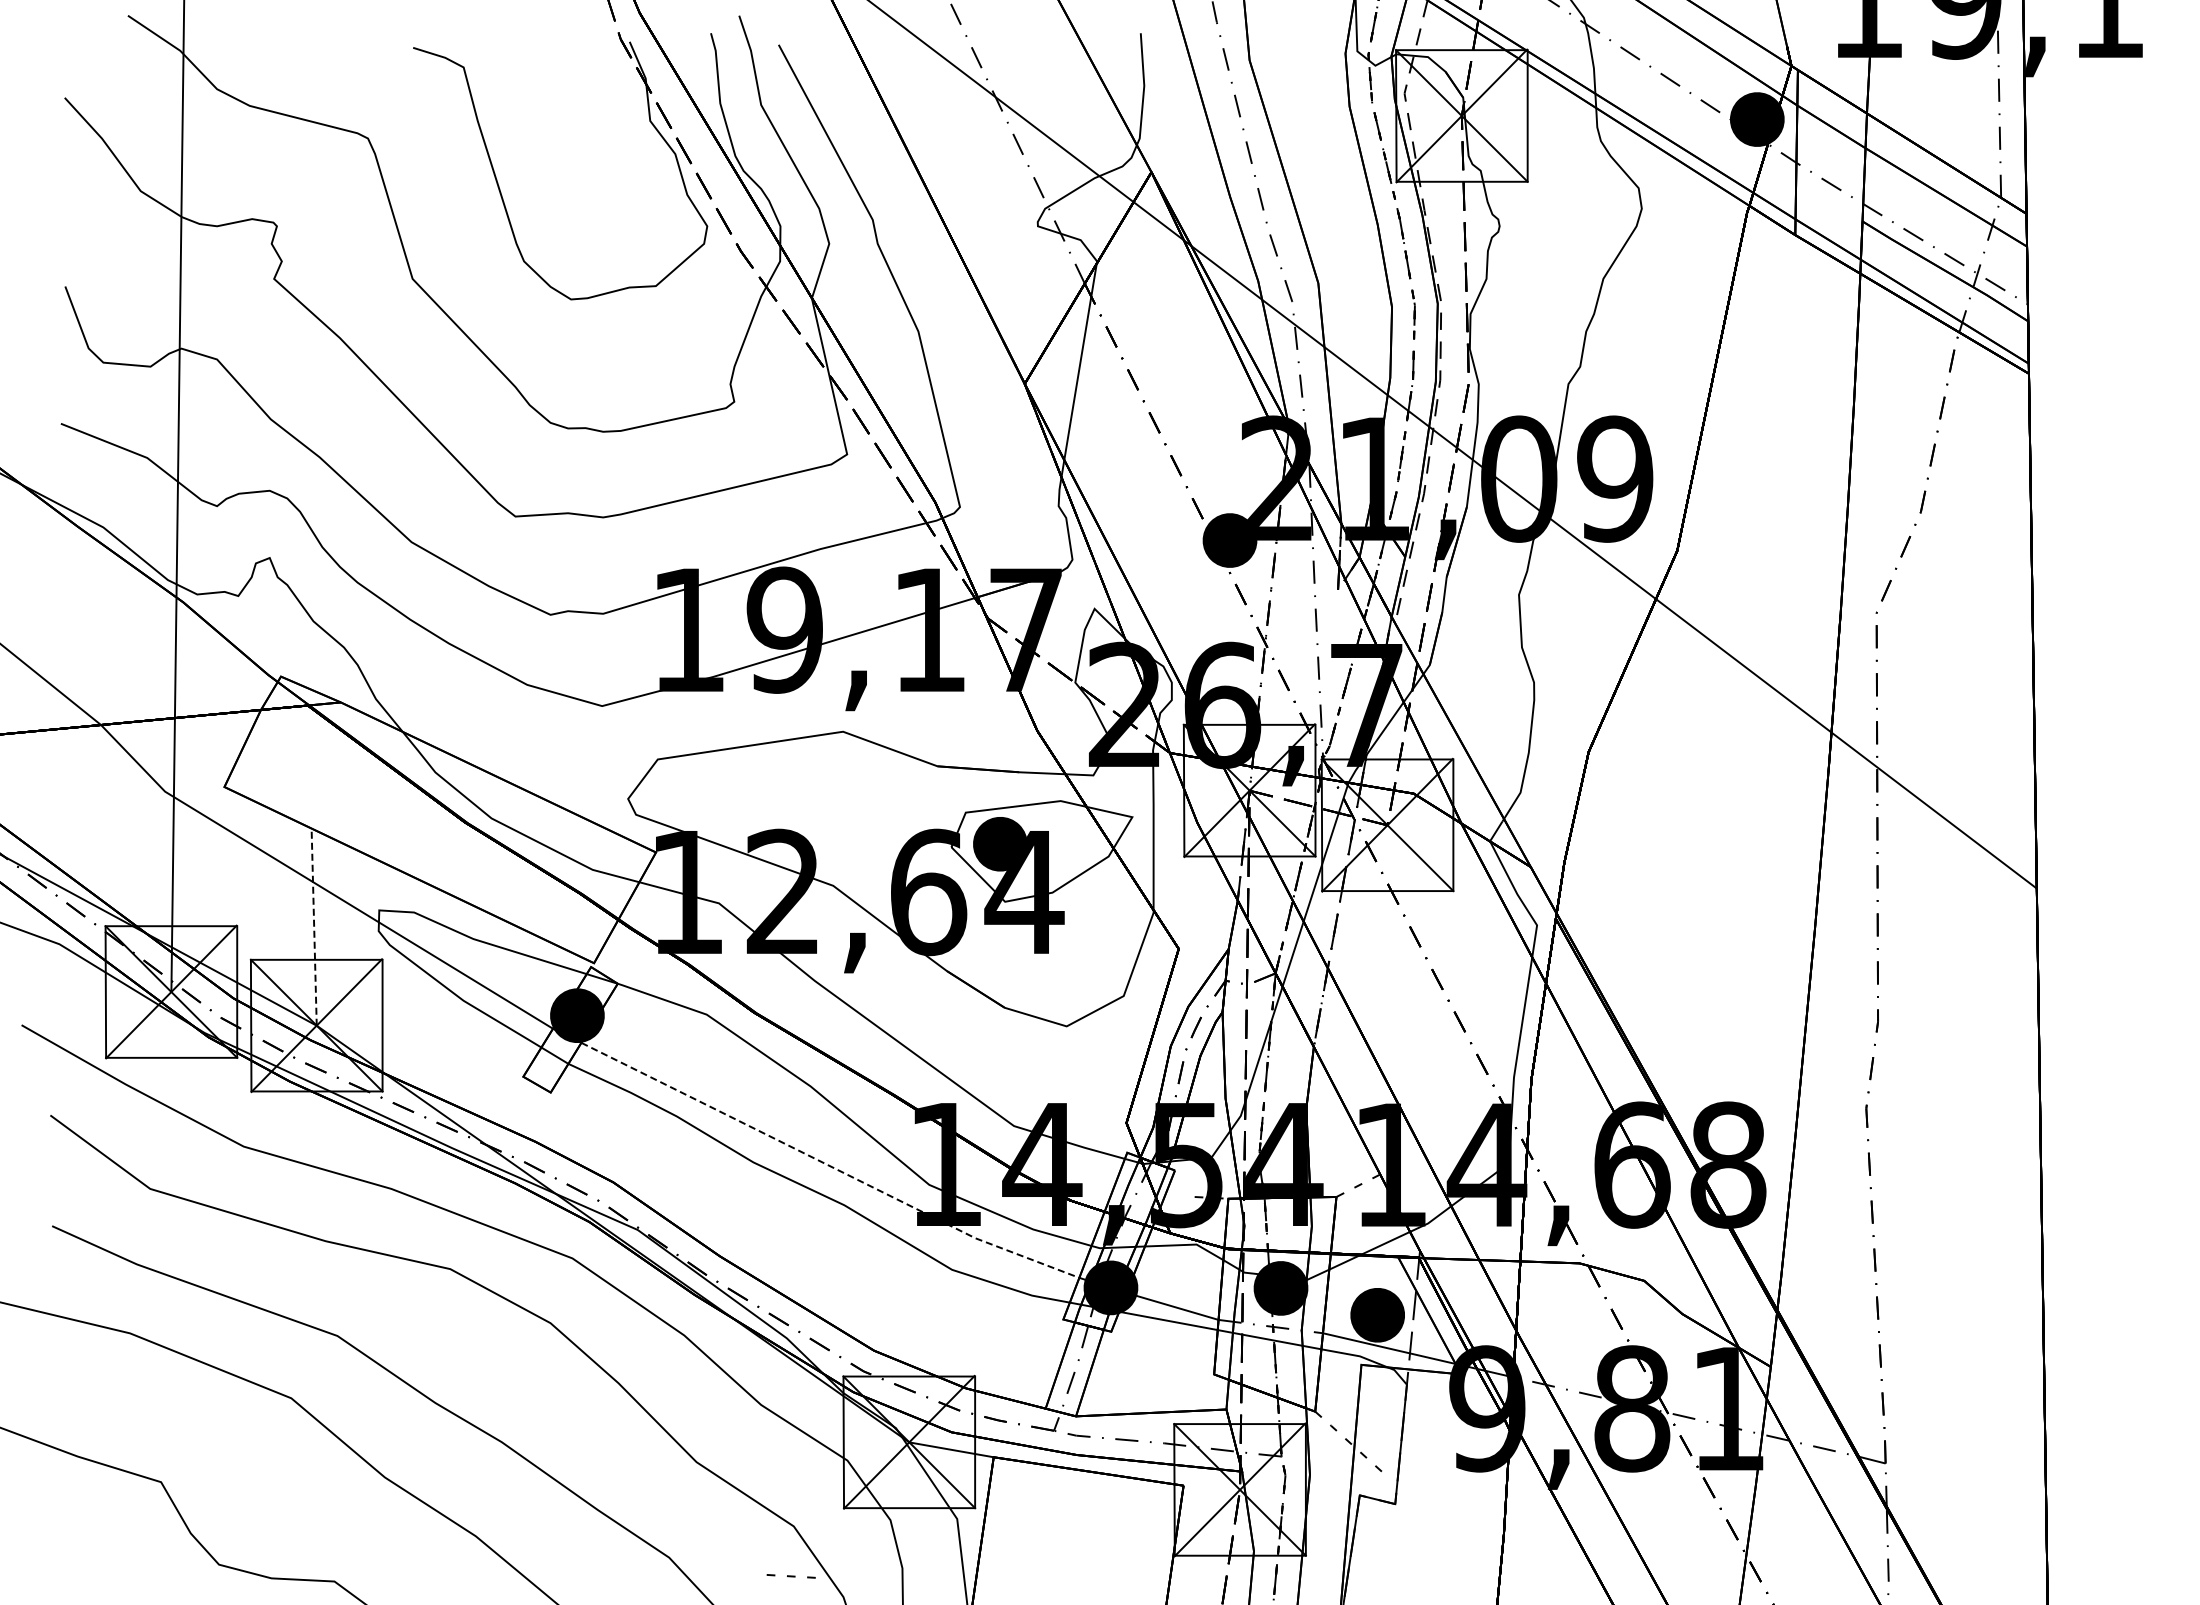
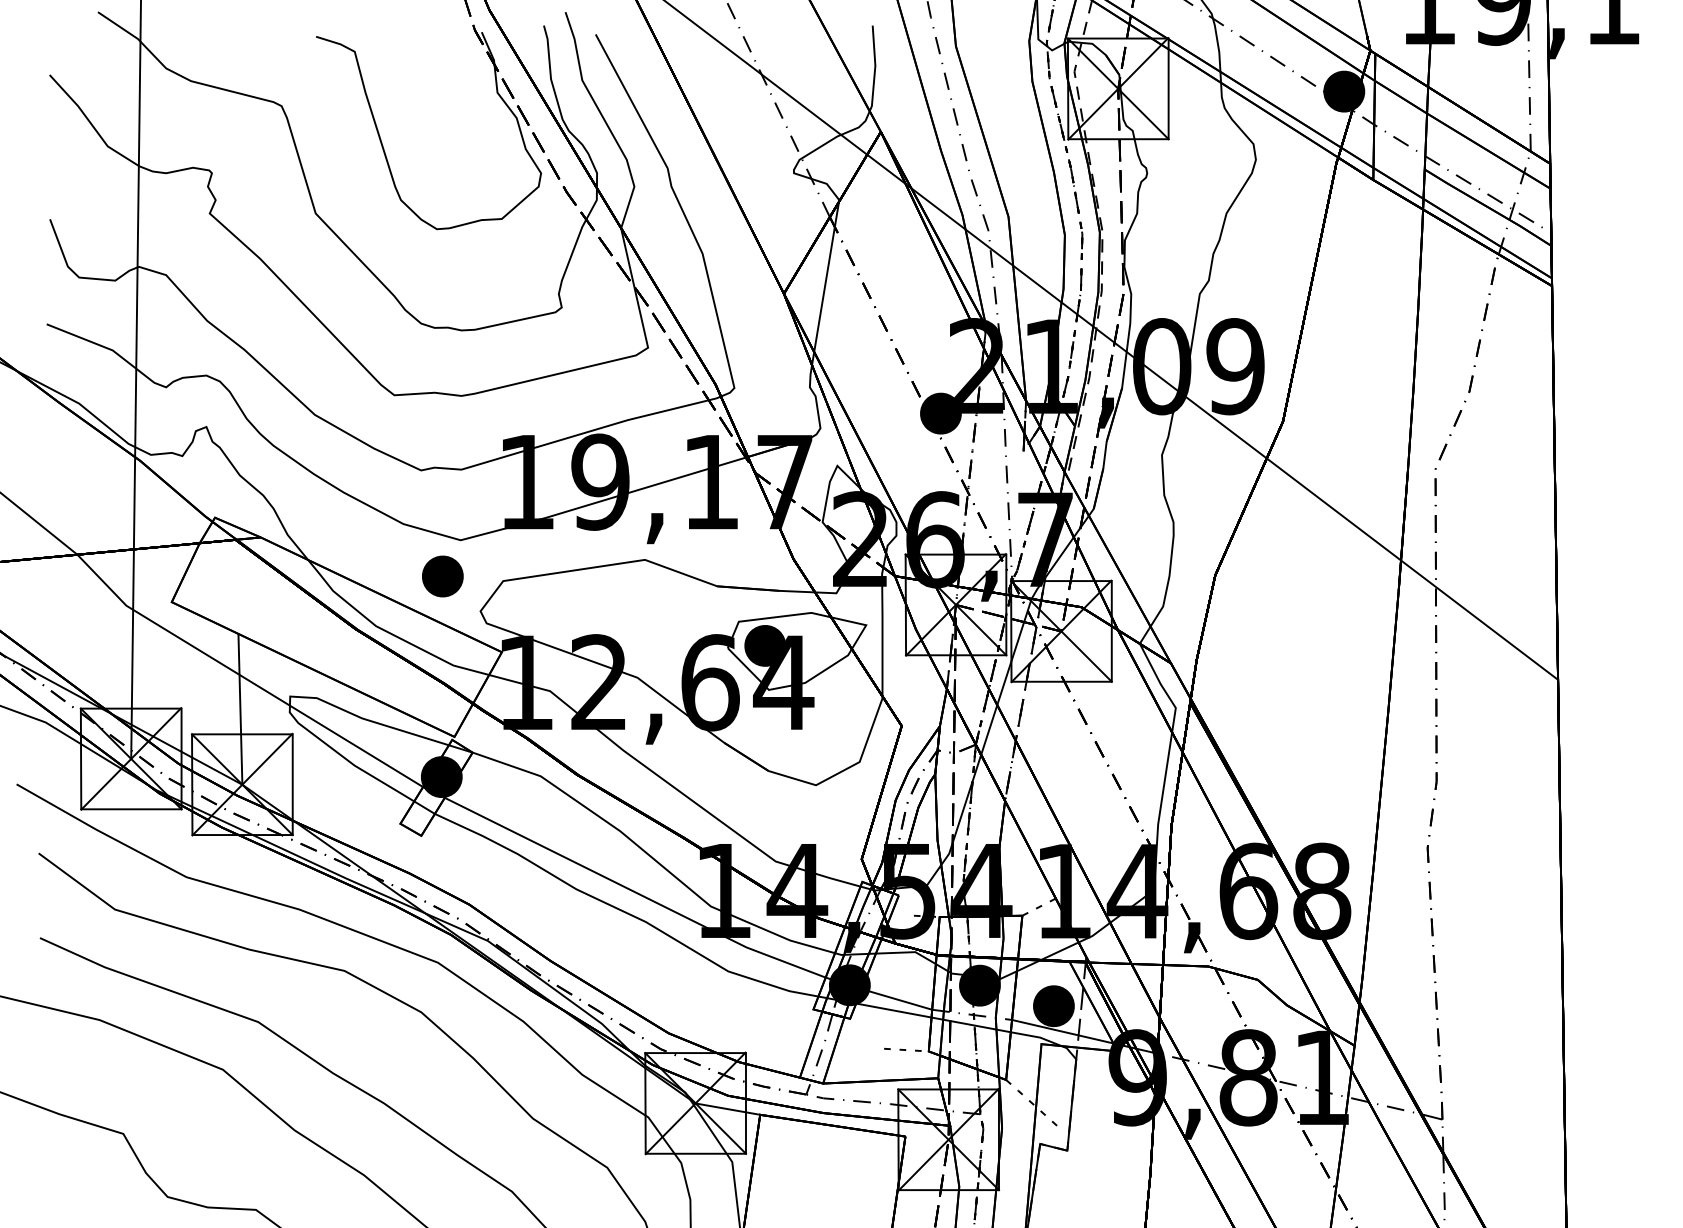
part: (578, 753) -> (442, 576), added
line: (314, 927) -> (240, 709), dashed -> solid
line: (829, 1165) -> (634, 891), dashed -> solid
line: (790, 1576) -> (902, 1049), moved

